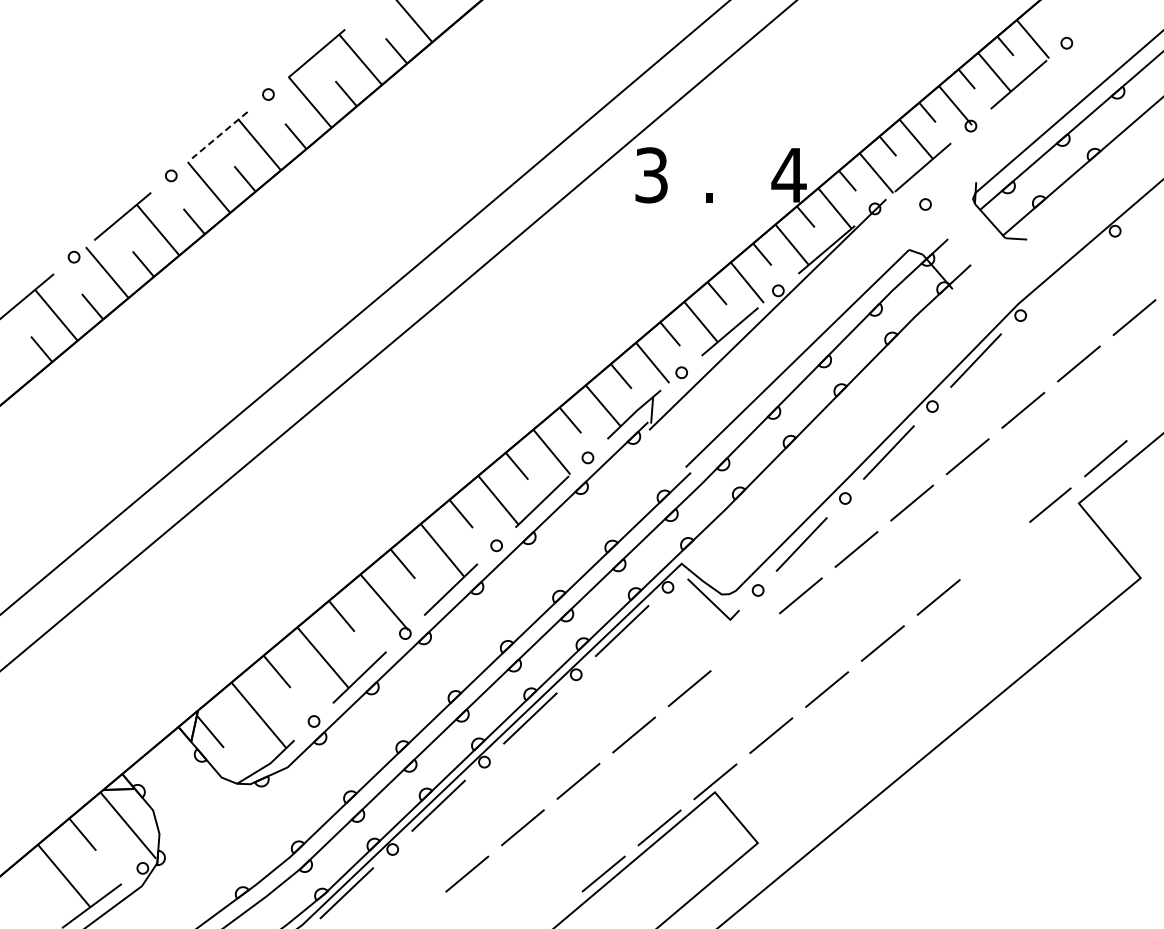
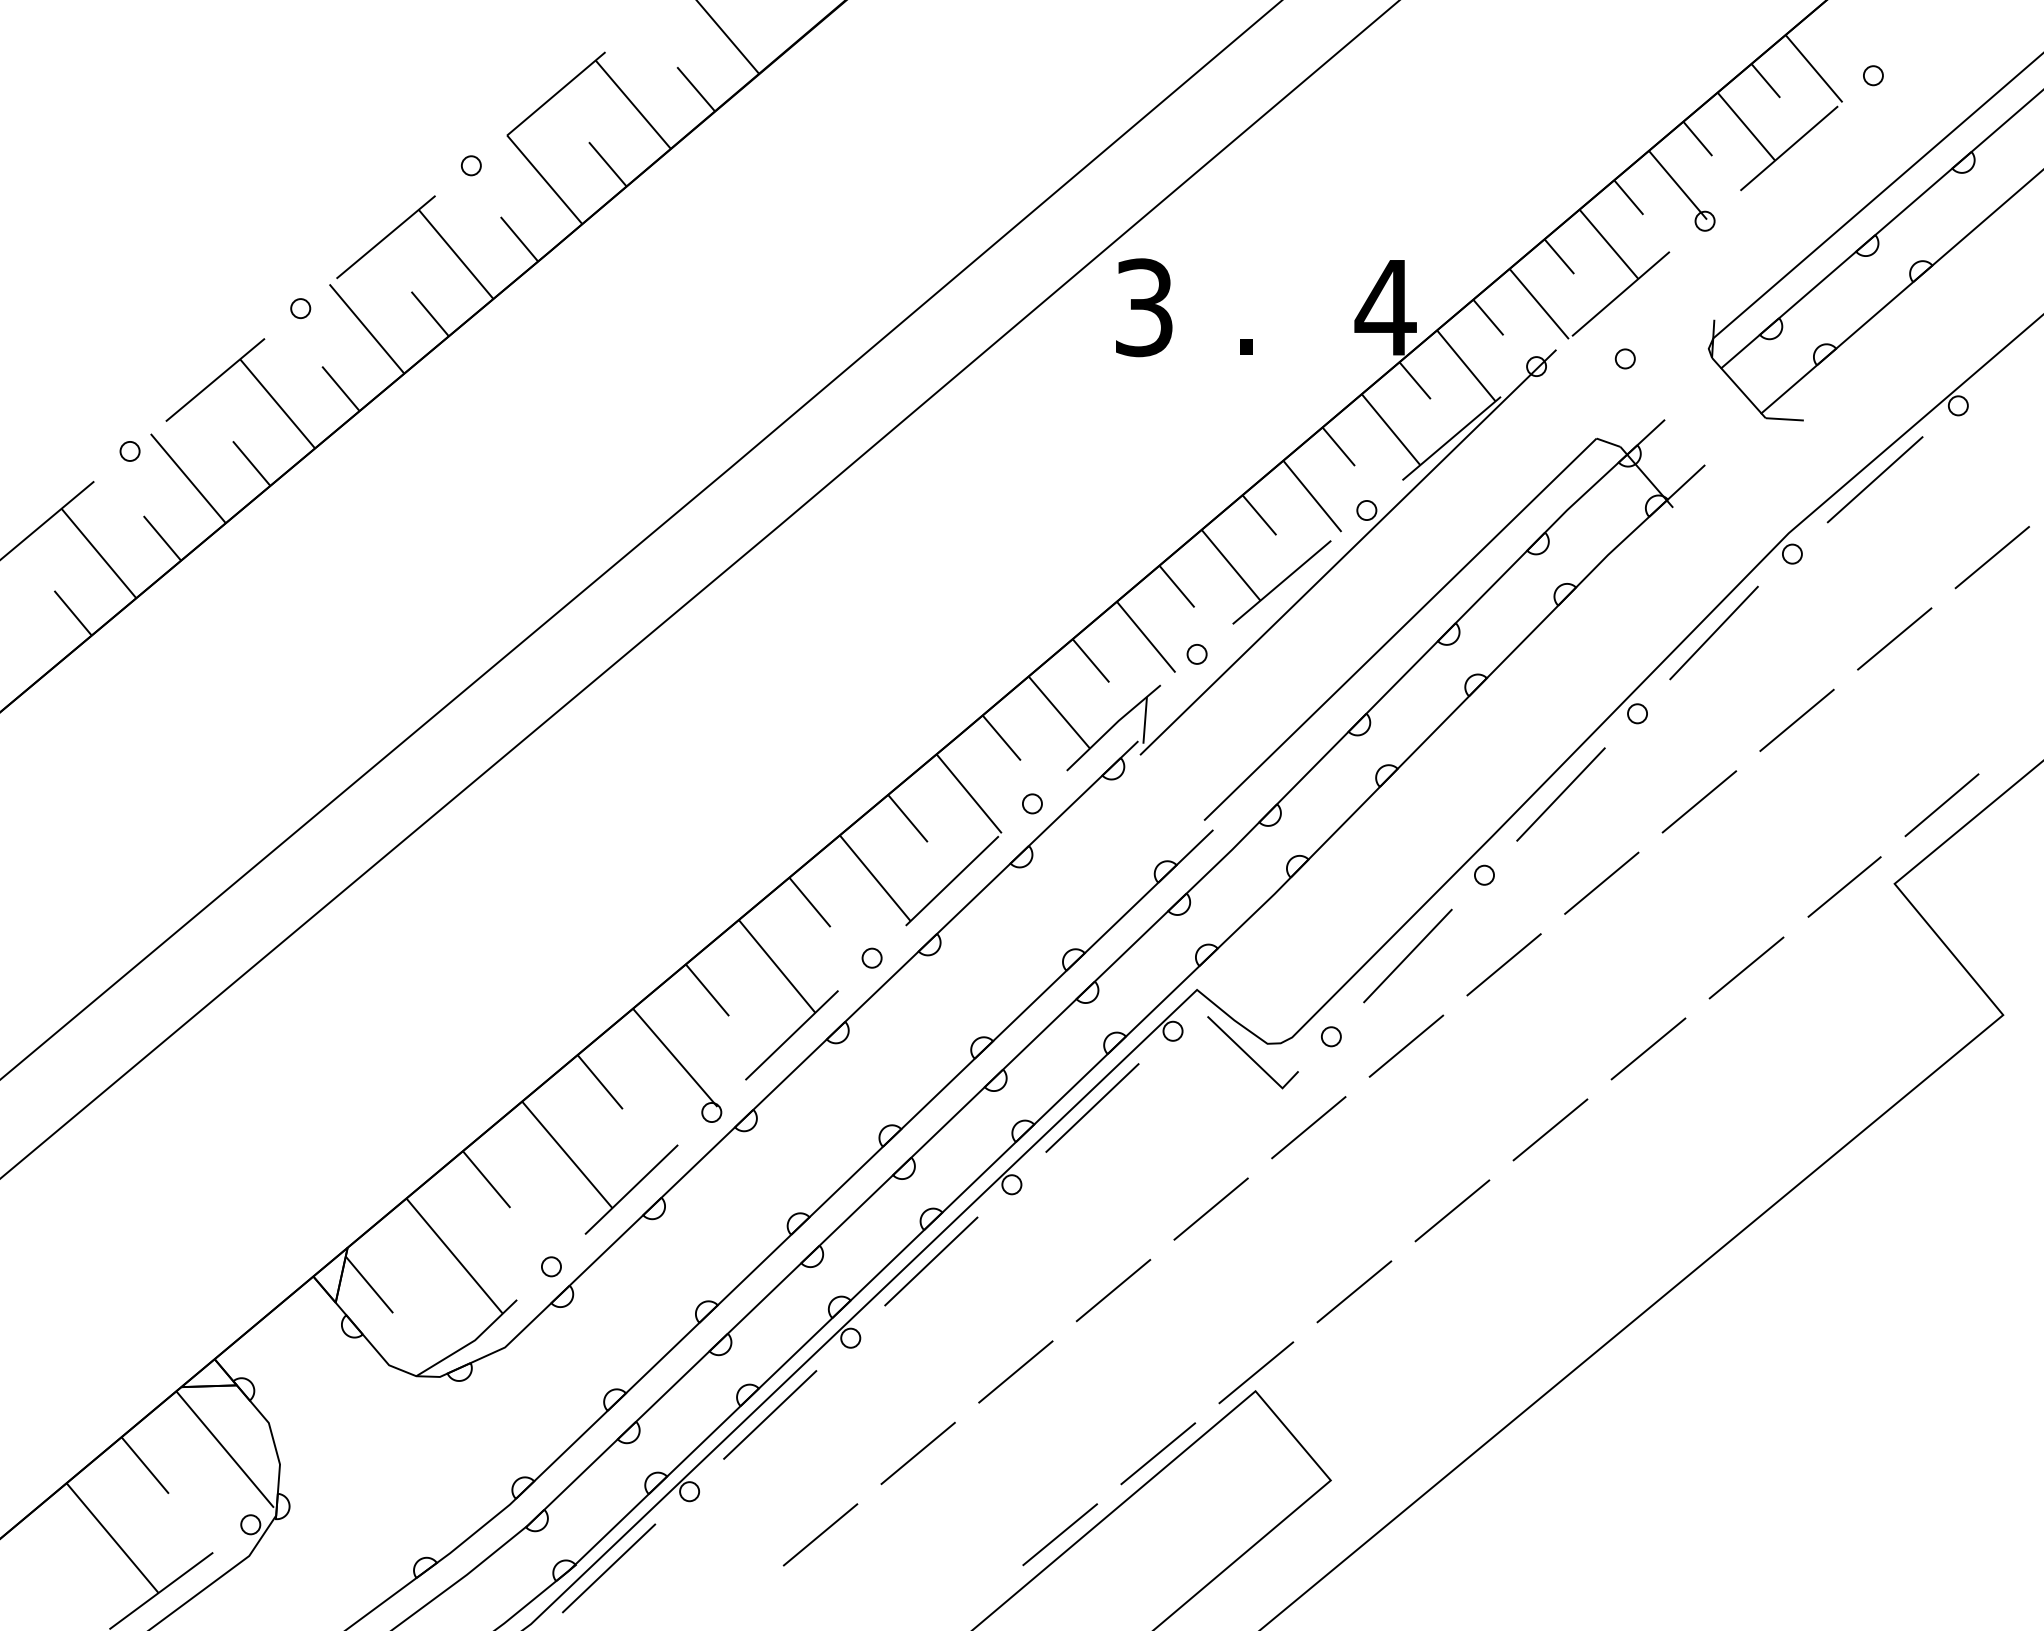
line: (219, 135) -> (385, 237), dashed -> solid
line: (1067, 273) -> (1874, 480), added
line: (994, 551) -> (1746, 968), added
line: (745, 641) -> (1309, 1126), added

